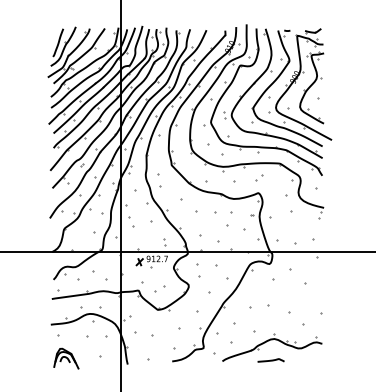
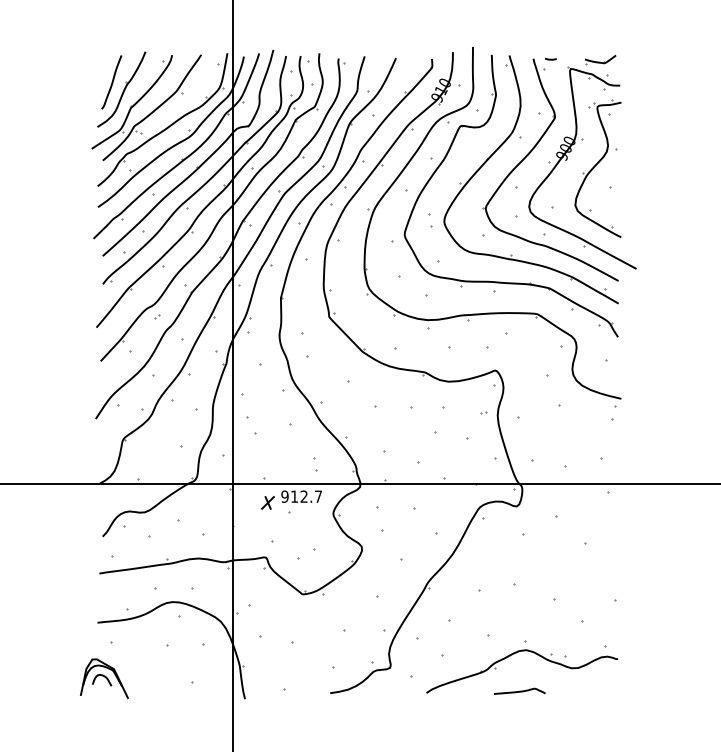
part: (259, 177) -> (497, 340), size x1.6
part: (66, 358) -> (104, 677), moved

